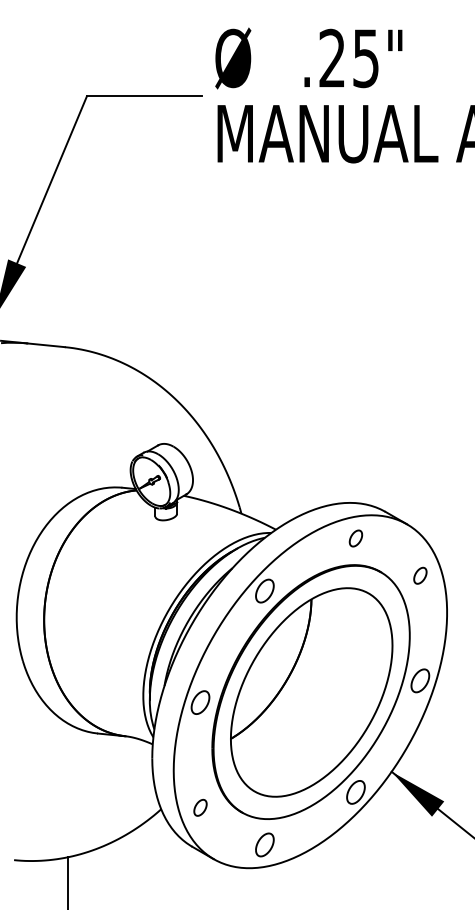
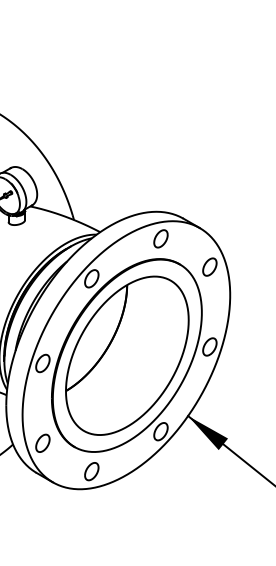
part: (355, 538) -> (160, 238), size x1.43
part: (420, 575) -> (209, 266), size x1.43
part: (200, 807) -> (42, 443), size x1.43

